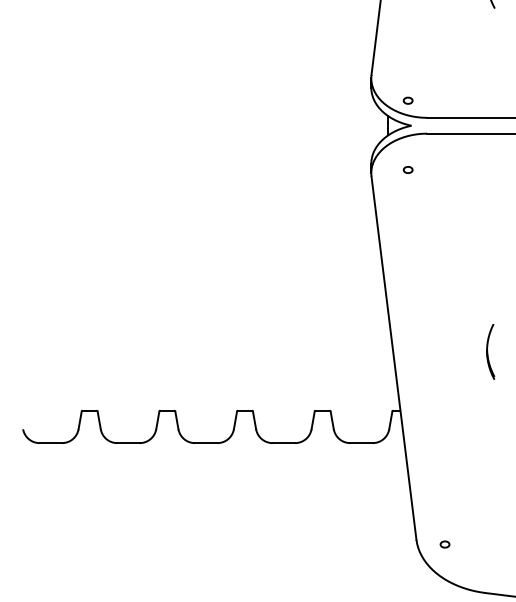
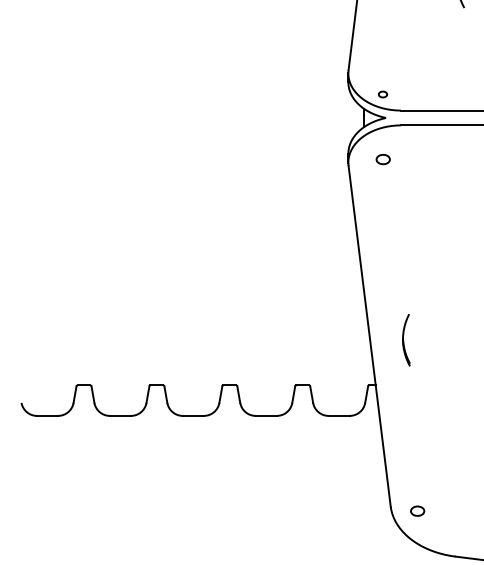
part: (407, 169) -> (382, 159), size x1.6
part: (490, 352) -> (406, 340), moved
part: (444, 543) -> (417, 510), size x1.6

